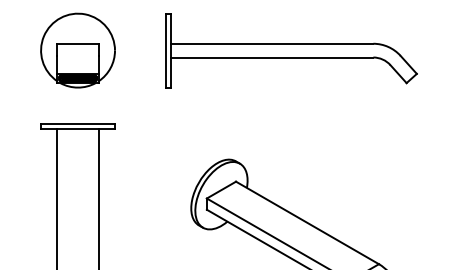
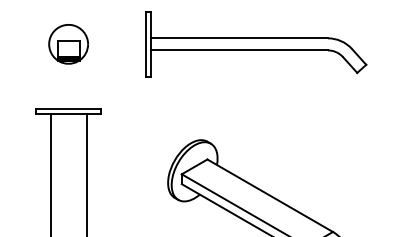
part: (77, 50) -> (68, 44), size x0.6

